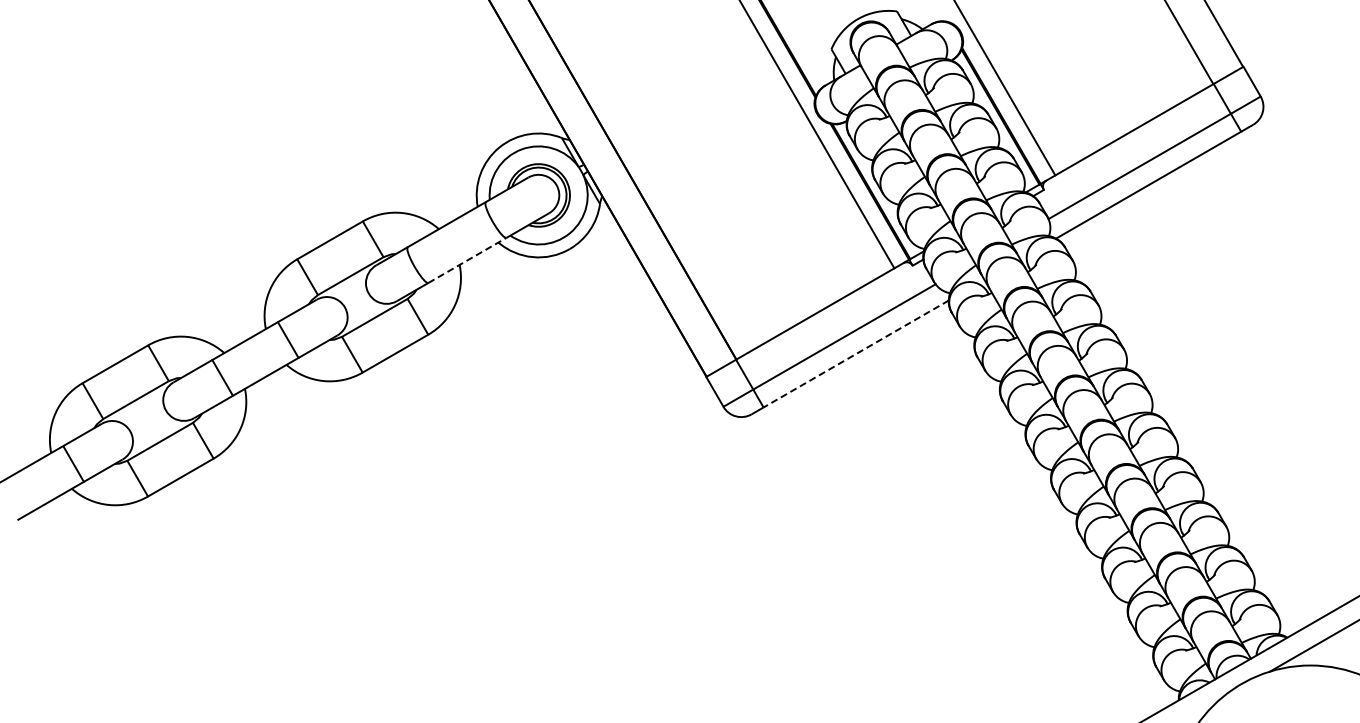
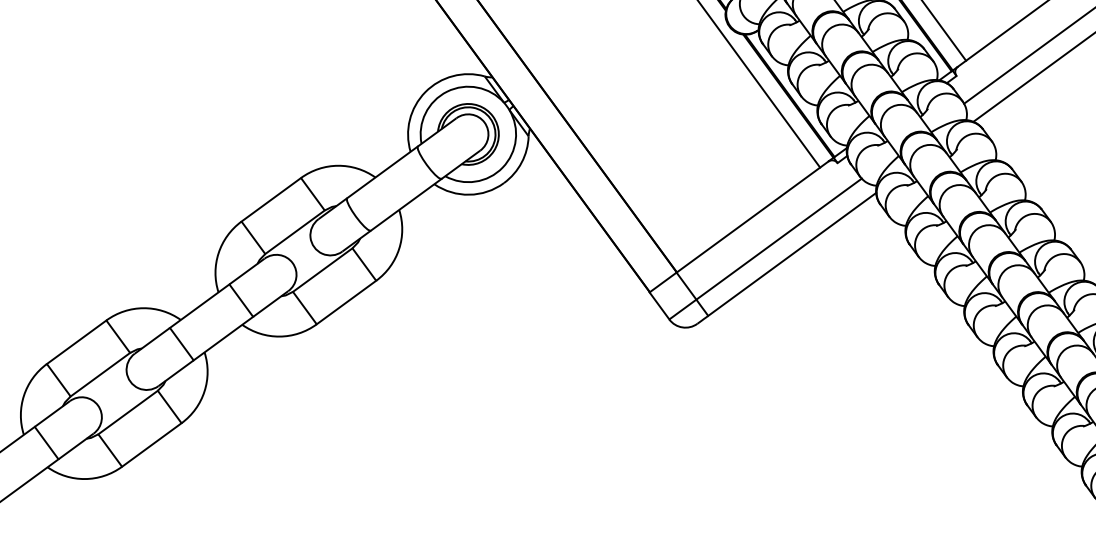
line: (467, 260) -> (406, 204), dashed -> solid
line: (856, 353) -> (792, 253), dashed -> solid

